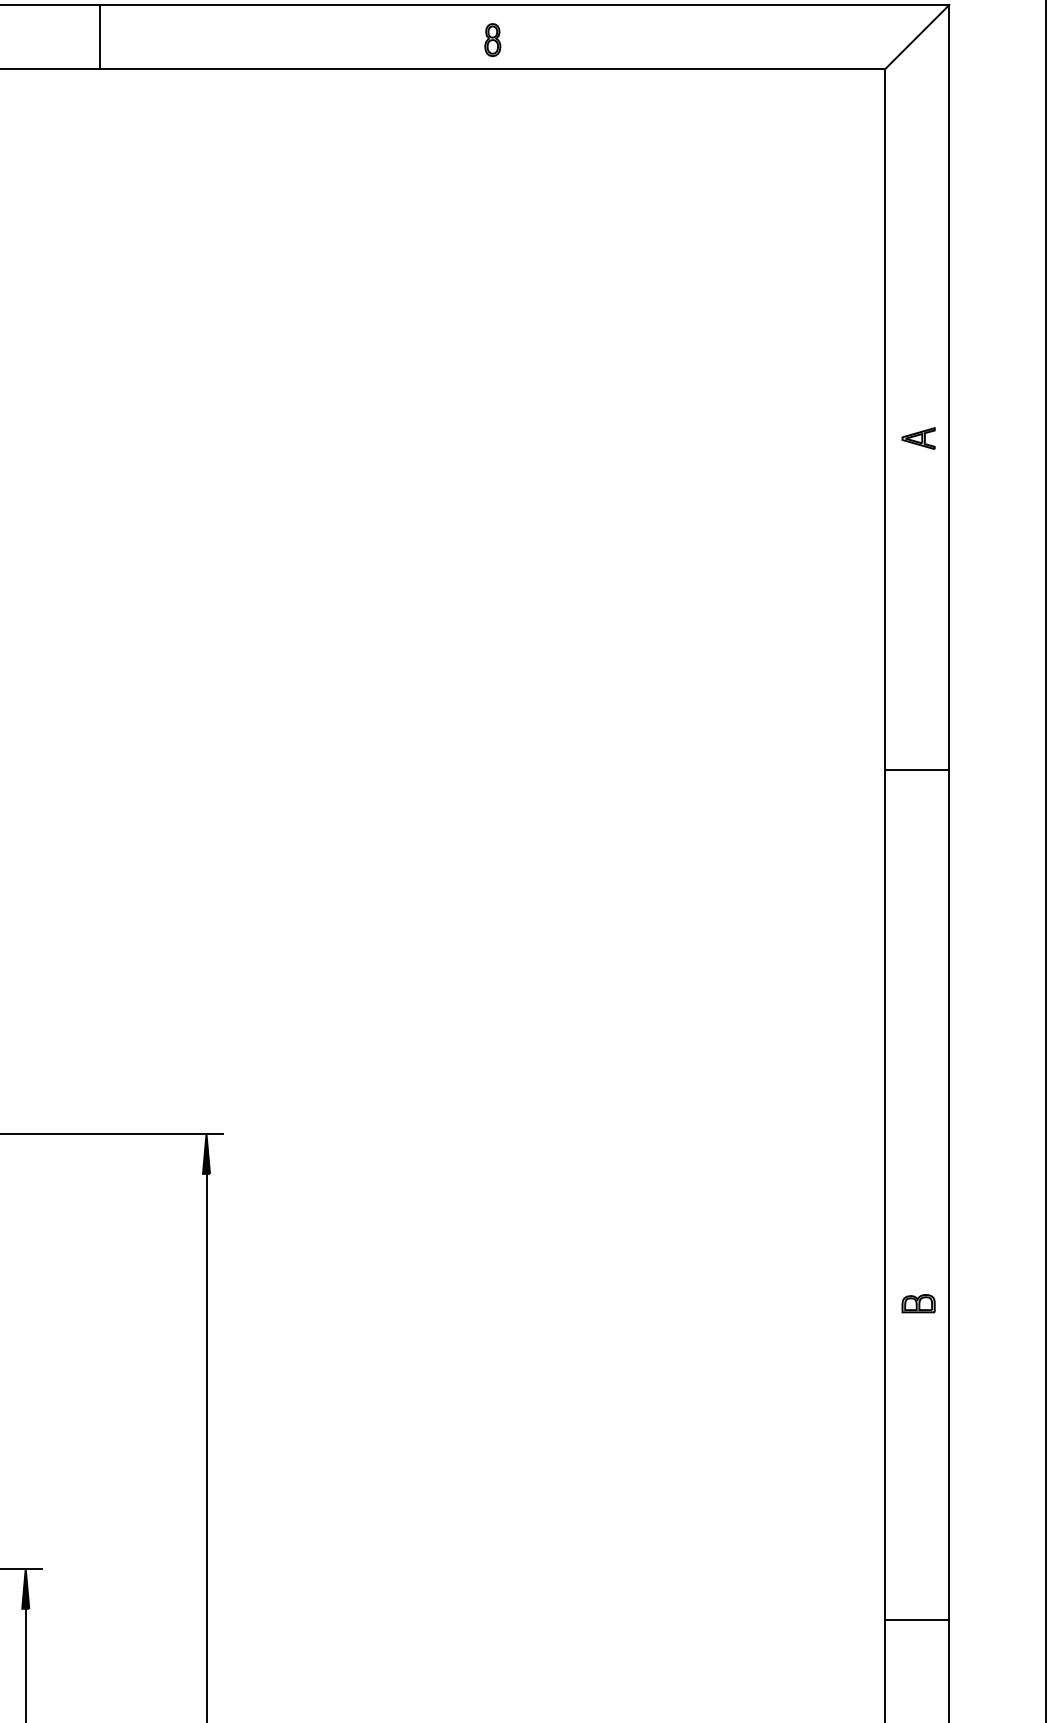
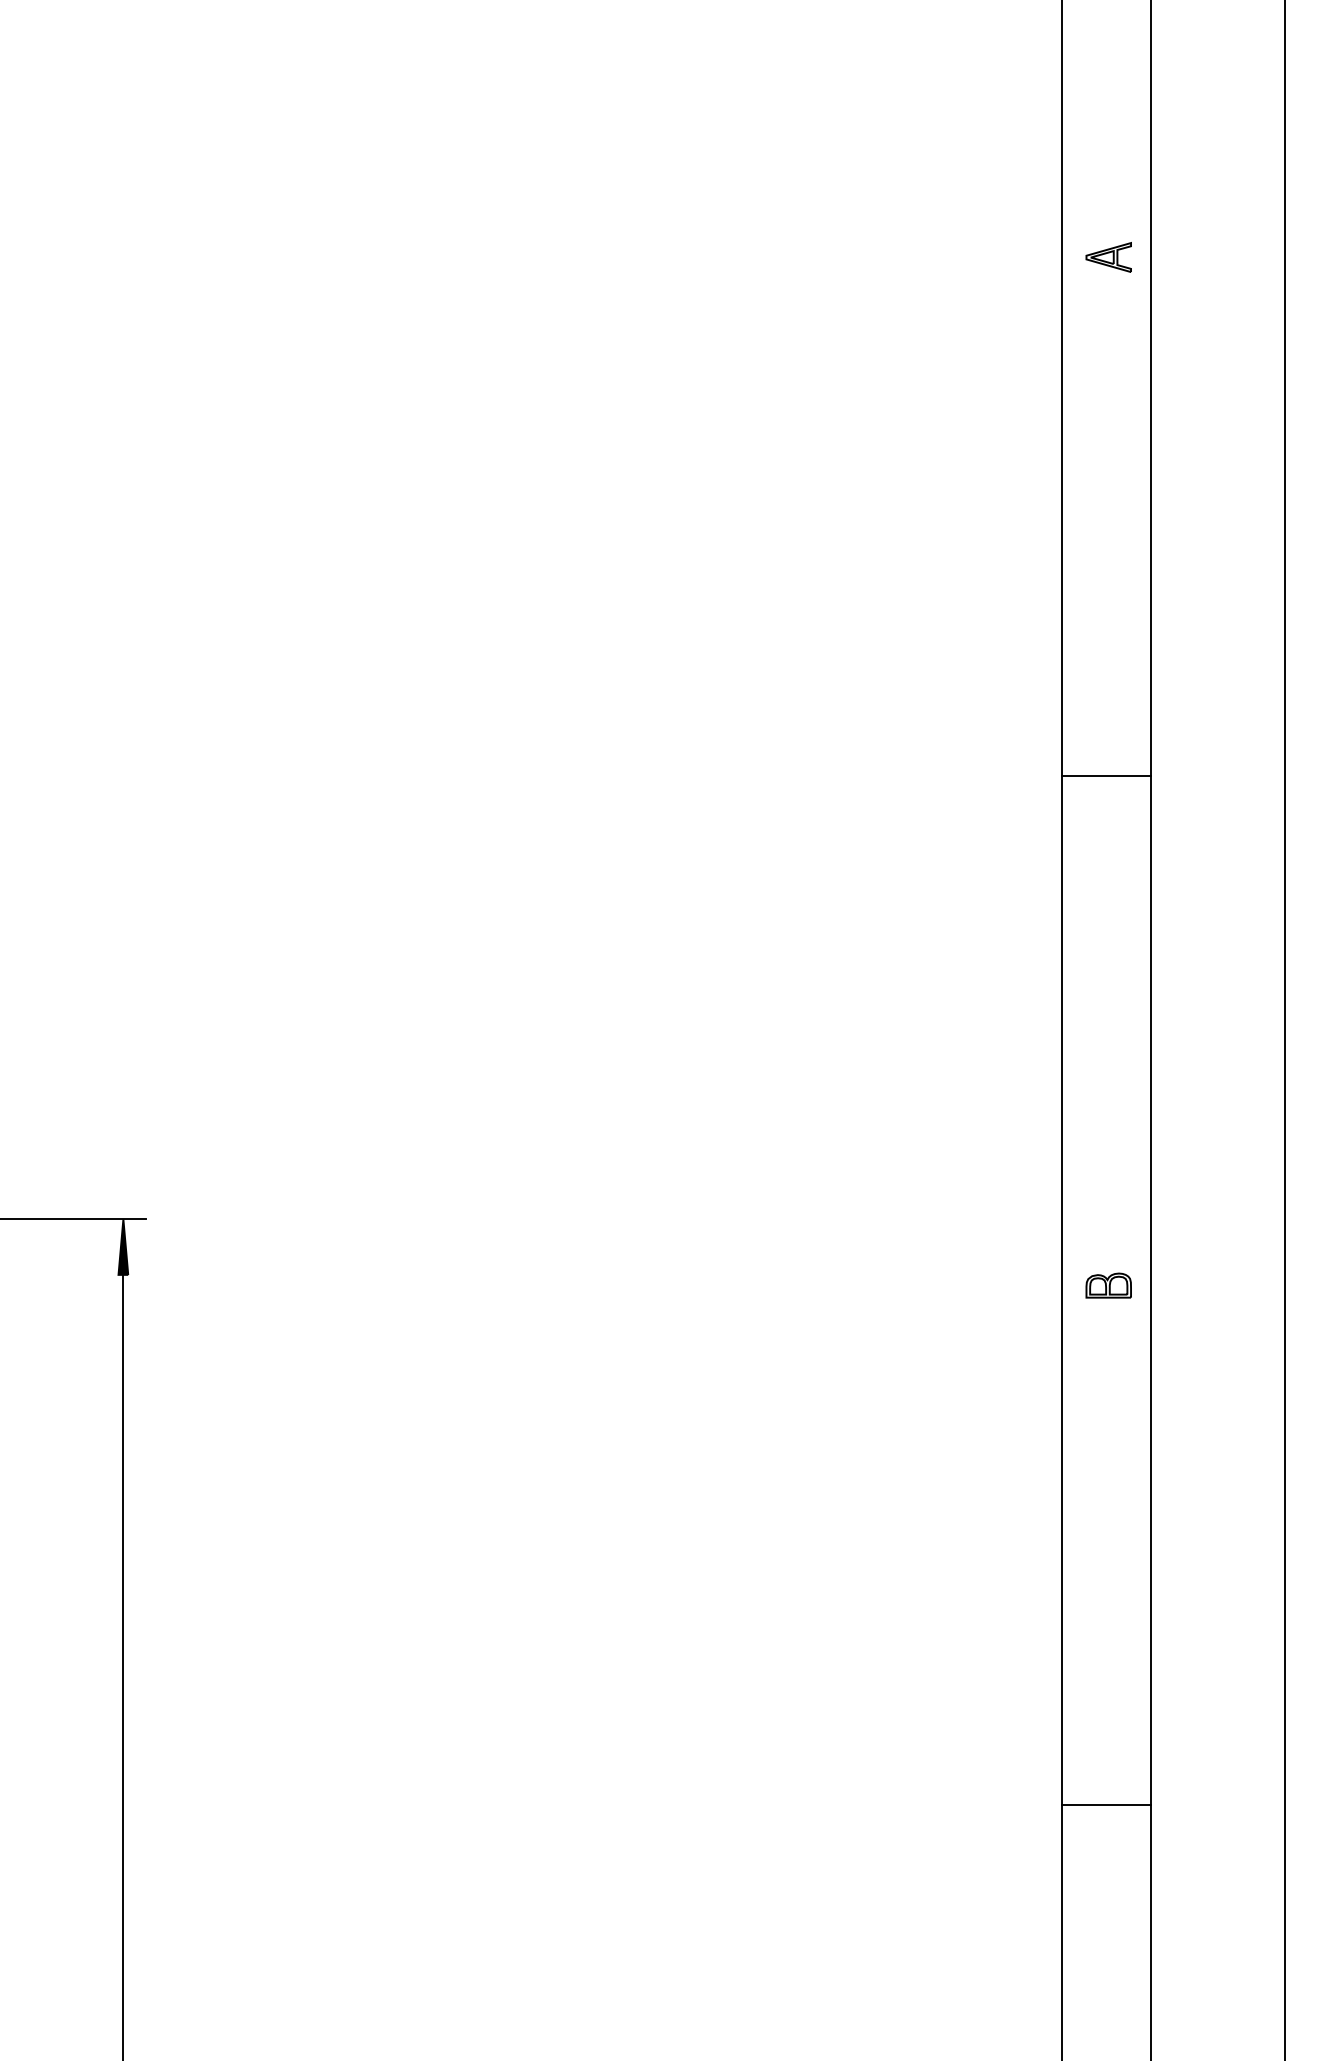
line: (916, 770) -> (1105, 776), moved
part: (918, 1303) -> (1108, 1285), moved
line: (916, 1619) -> (1105, 1804), moved

